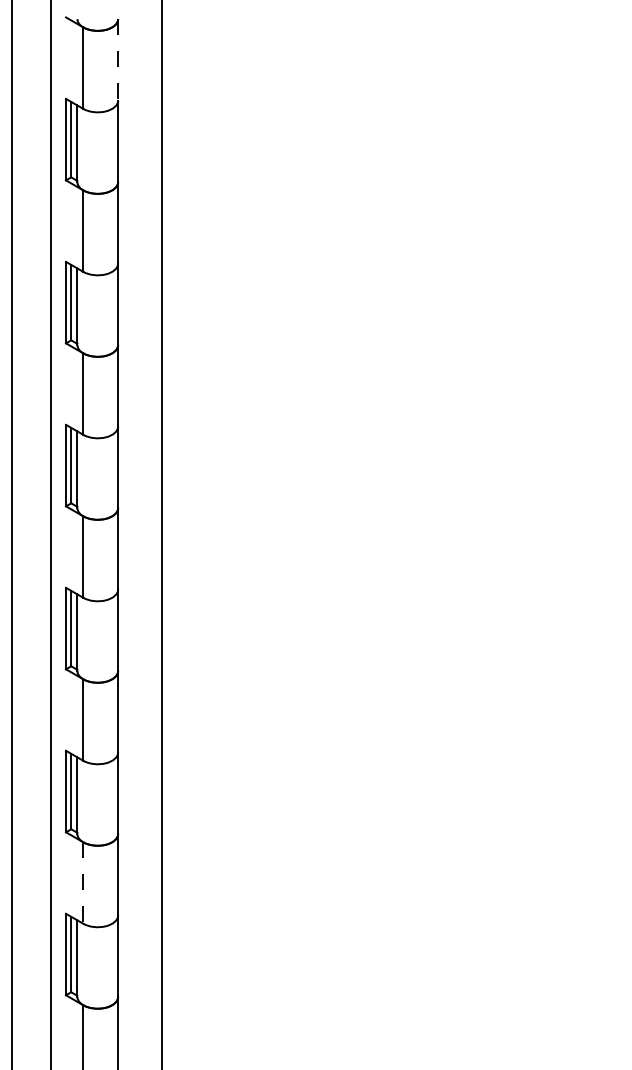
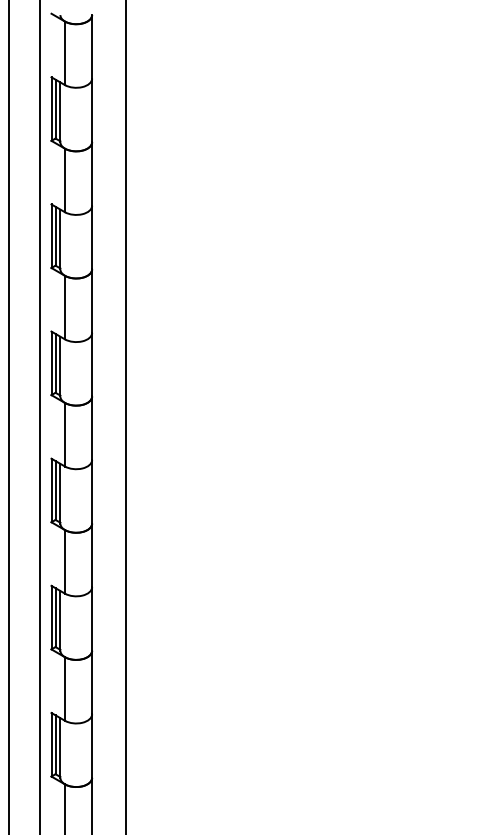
line: (118, 59) -> (92, 46), dashed -> solid
line: (83, 883) -> (65, 689), dashed -> solid

